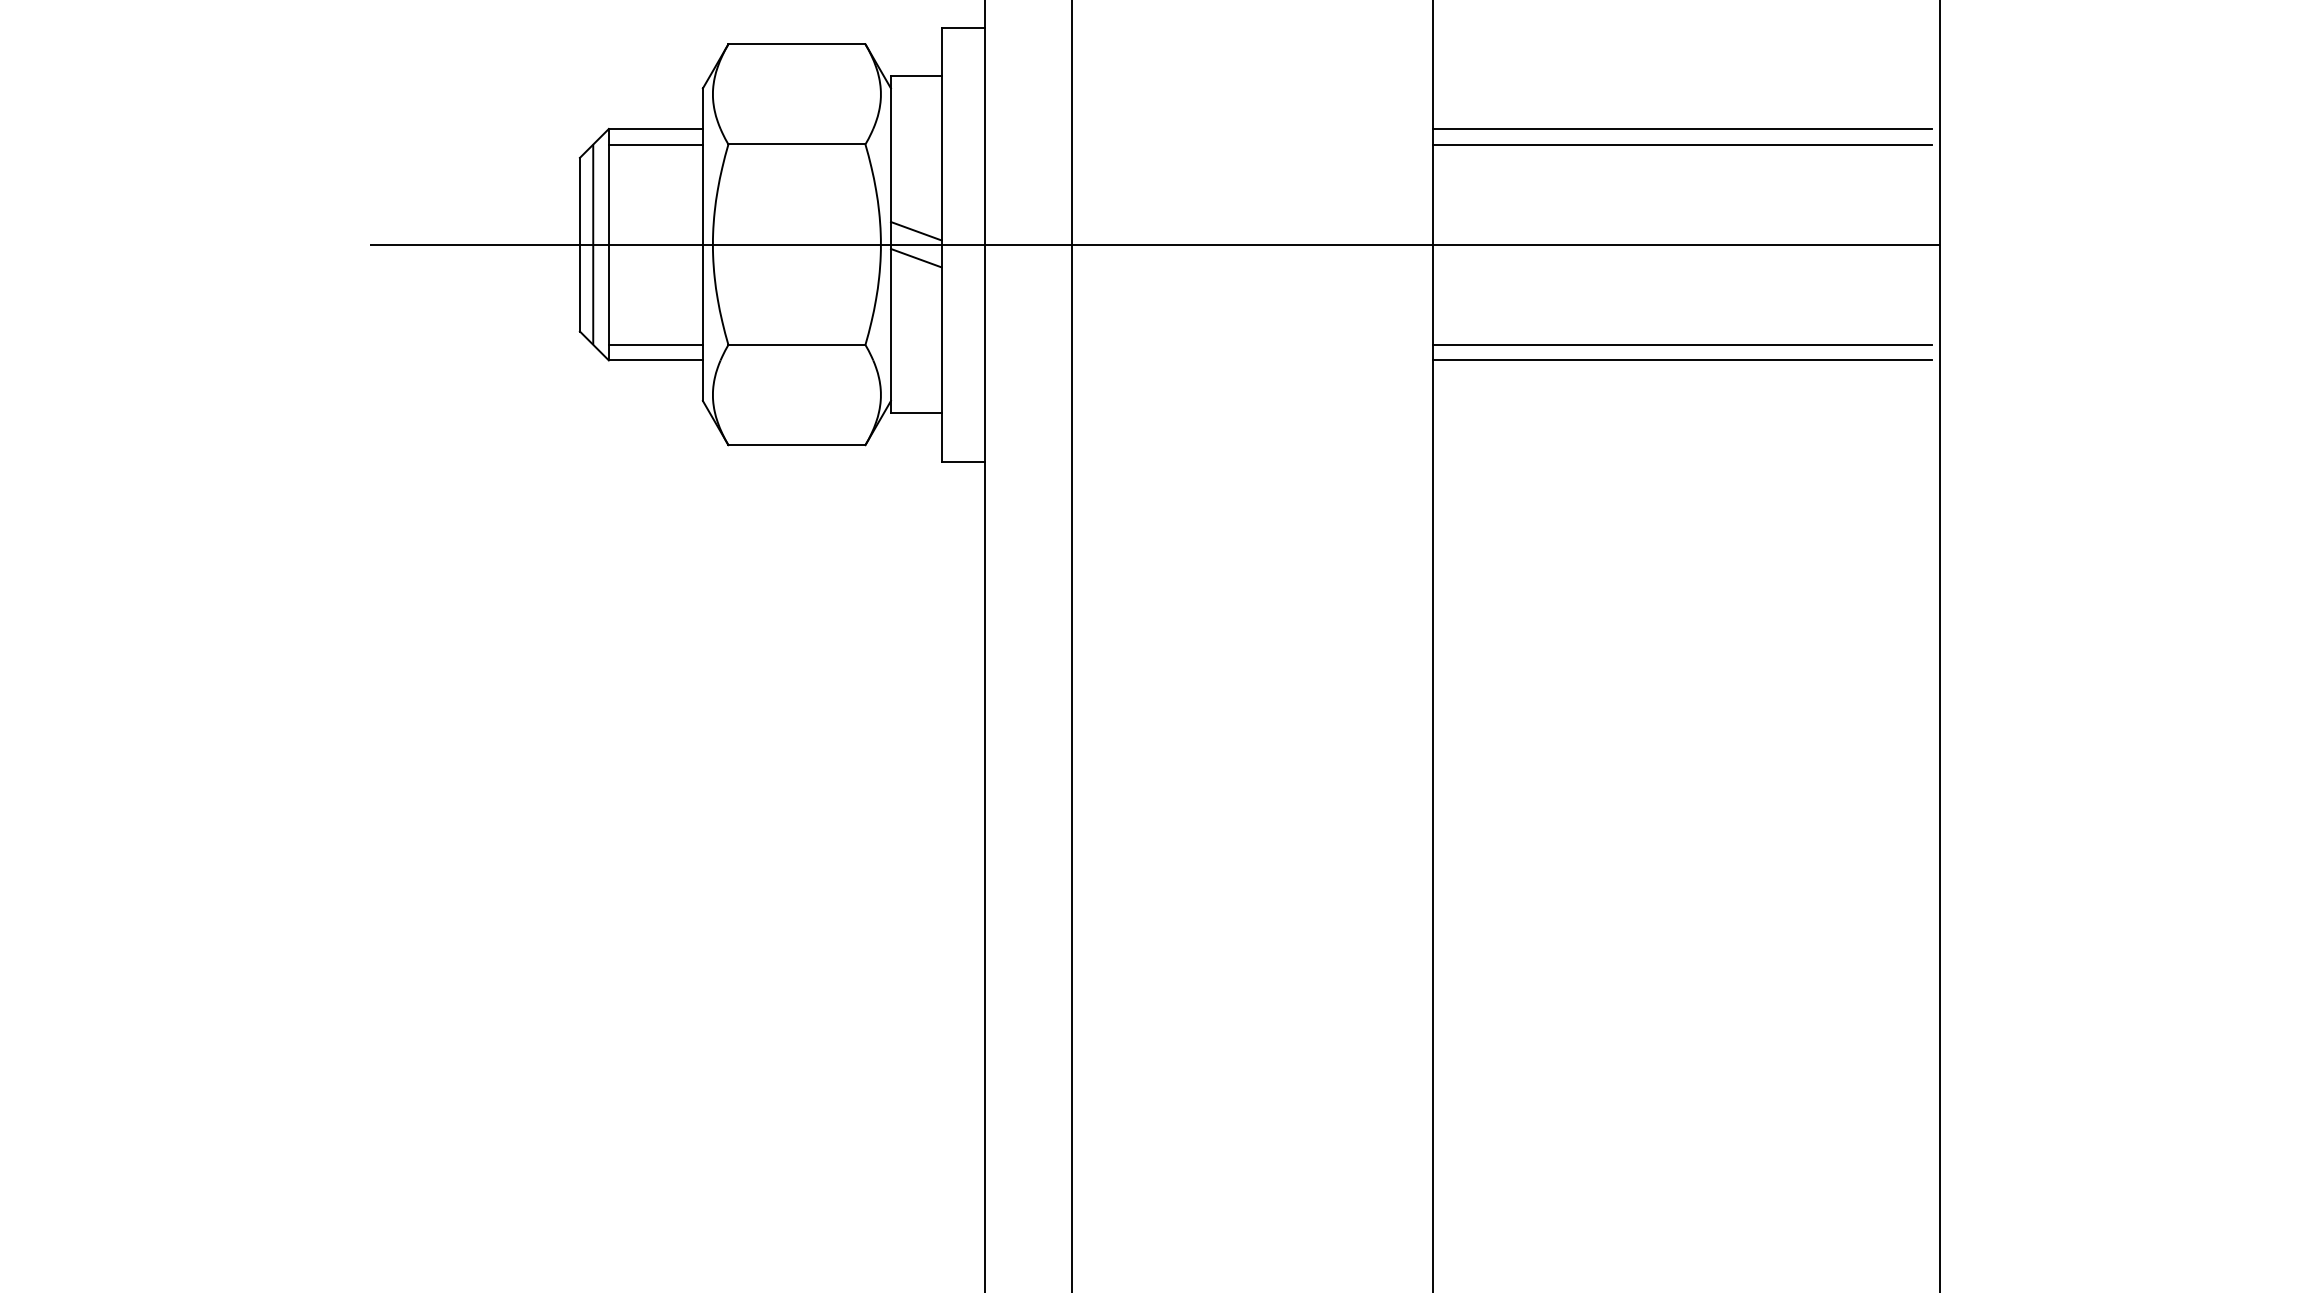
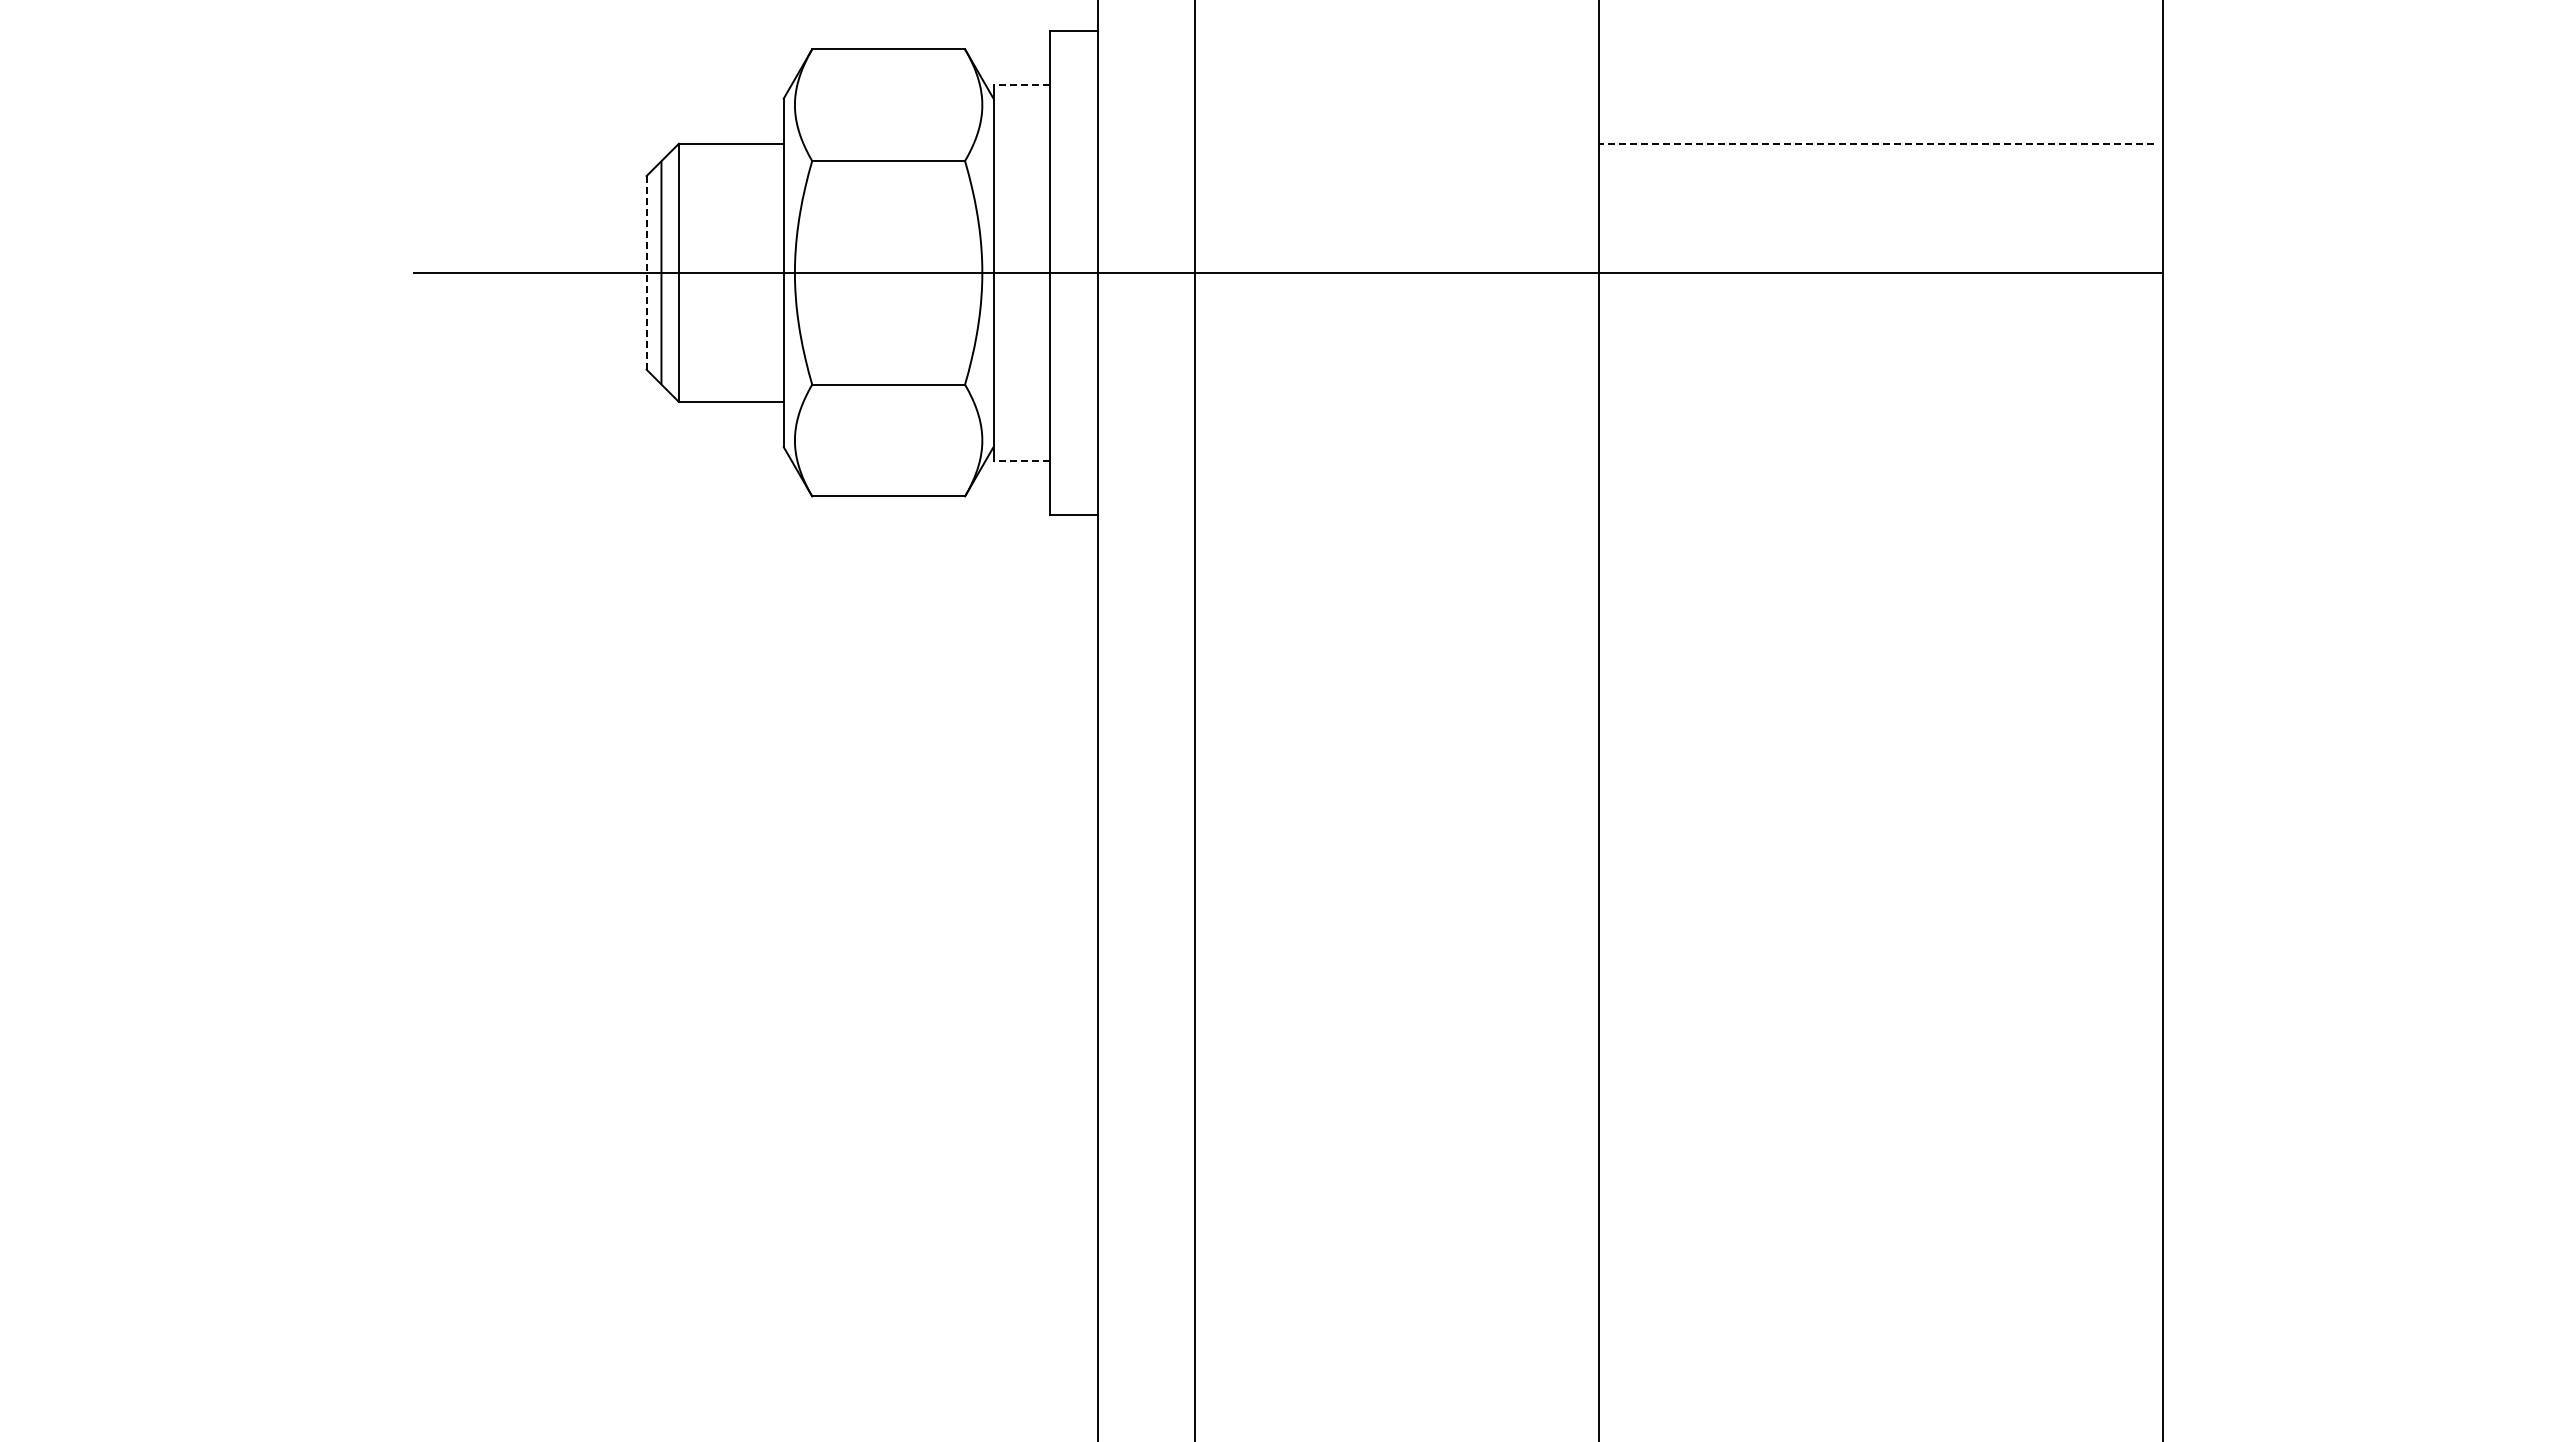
line: (916, 75) -> (1021, 84), solid -> dashed
line: (1682, 128) -> (1876, 143), solid -> dashed
line: (655, 144) -> (730, 161), removed
line: (1682, 144) -> (1876, 161), removed
line: (916, 230) -> (1021, 257), removed
line: (579, 244) -> (646, 272), solid -> dashed
line: (916, 257) -> (1021, 287), removed
line: (655, 344) -> (730, 384), removed
line: (1682, 344) -> (1876, 384), removed
line: (1682, 360) -> (1876, 401), removed
line: (916, 412) -> (1021, 460), solid -> dashed

